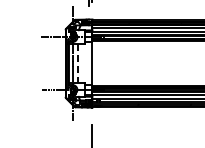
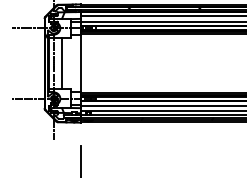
line: (78, 64) -> (61, 64), dashed -> solid

